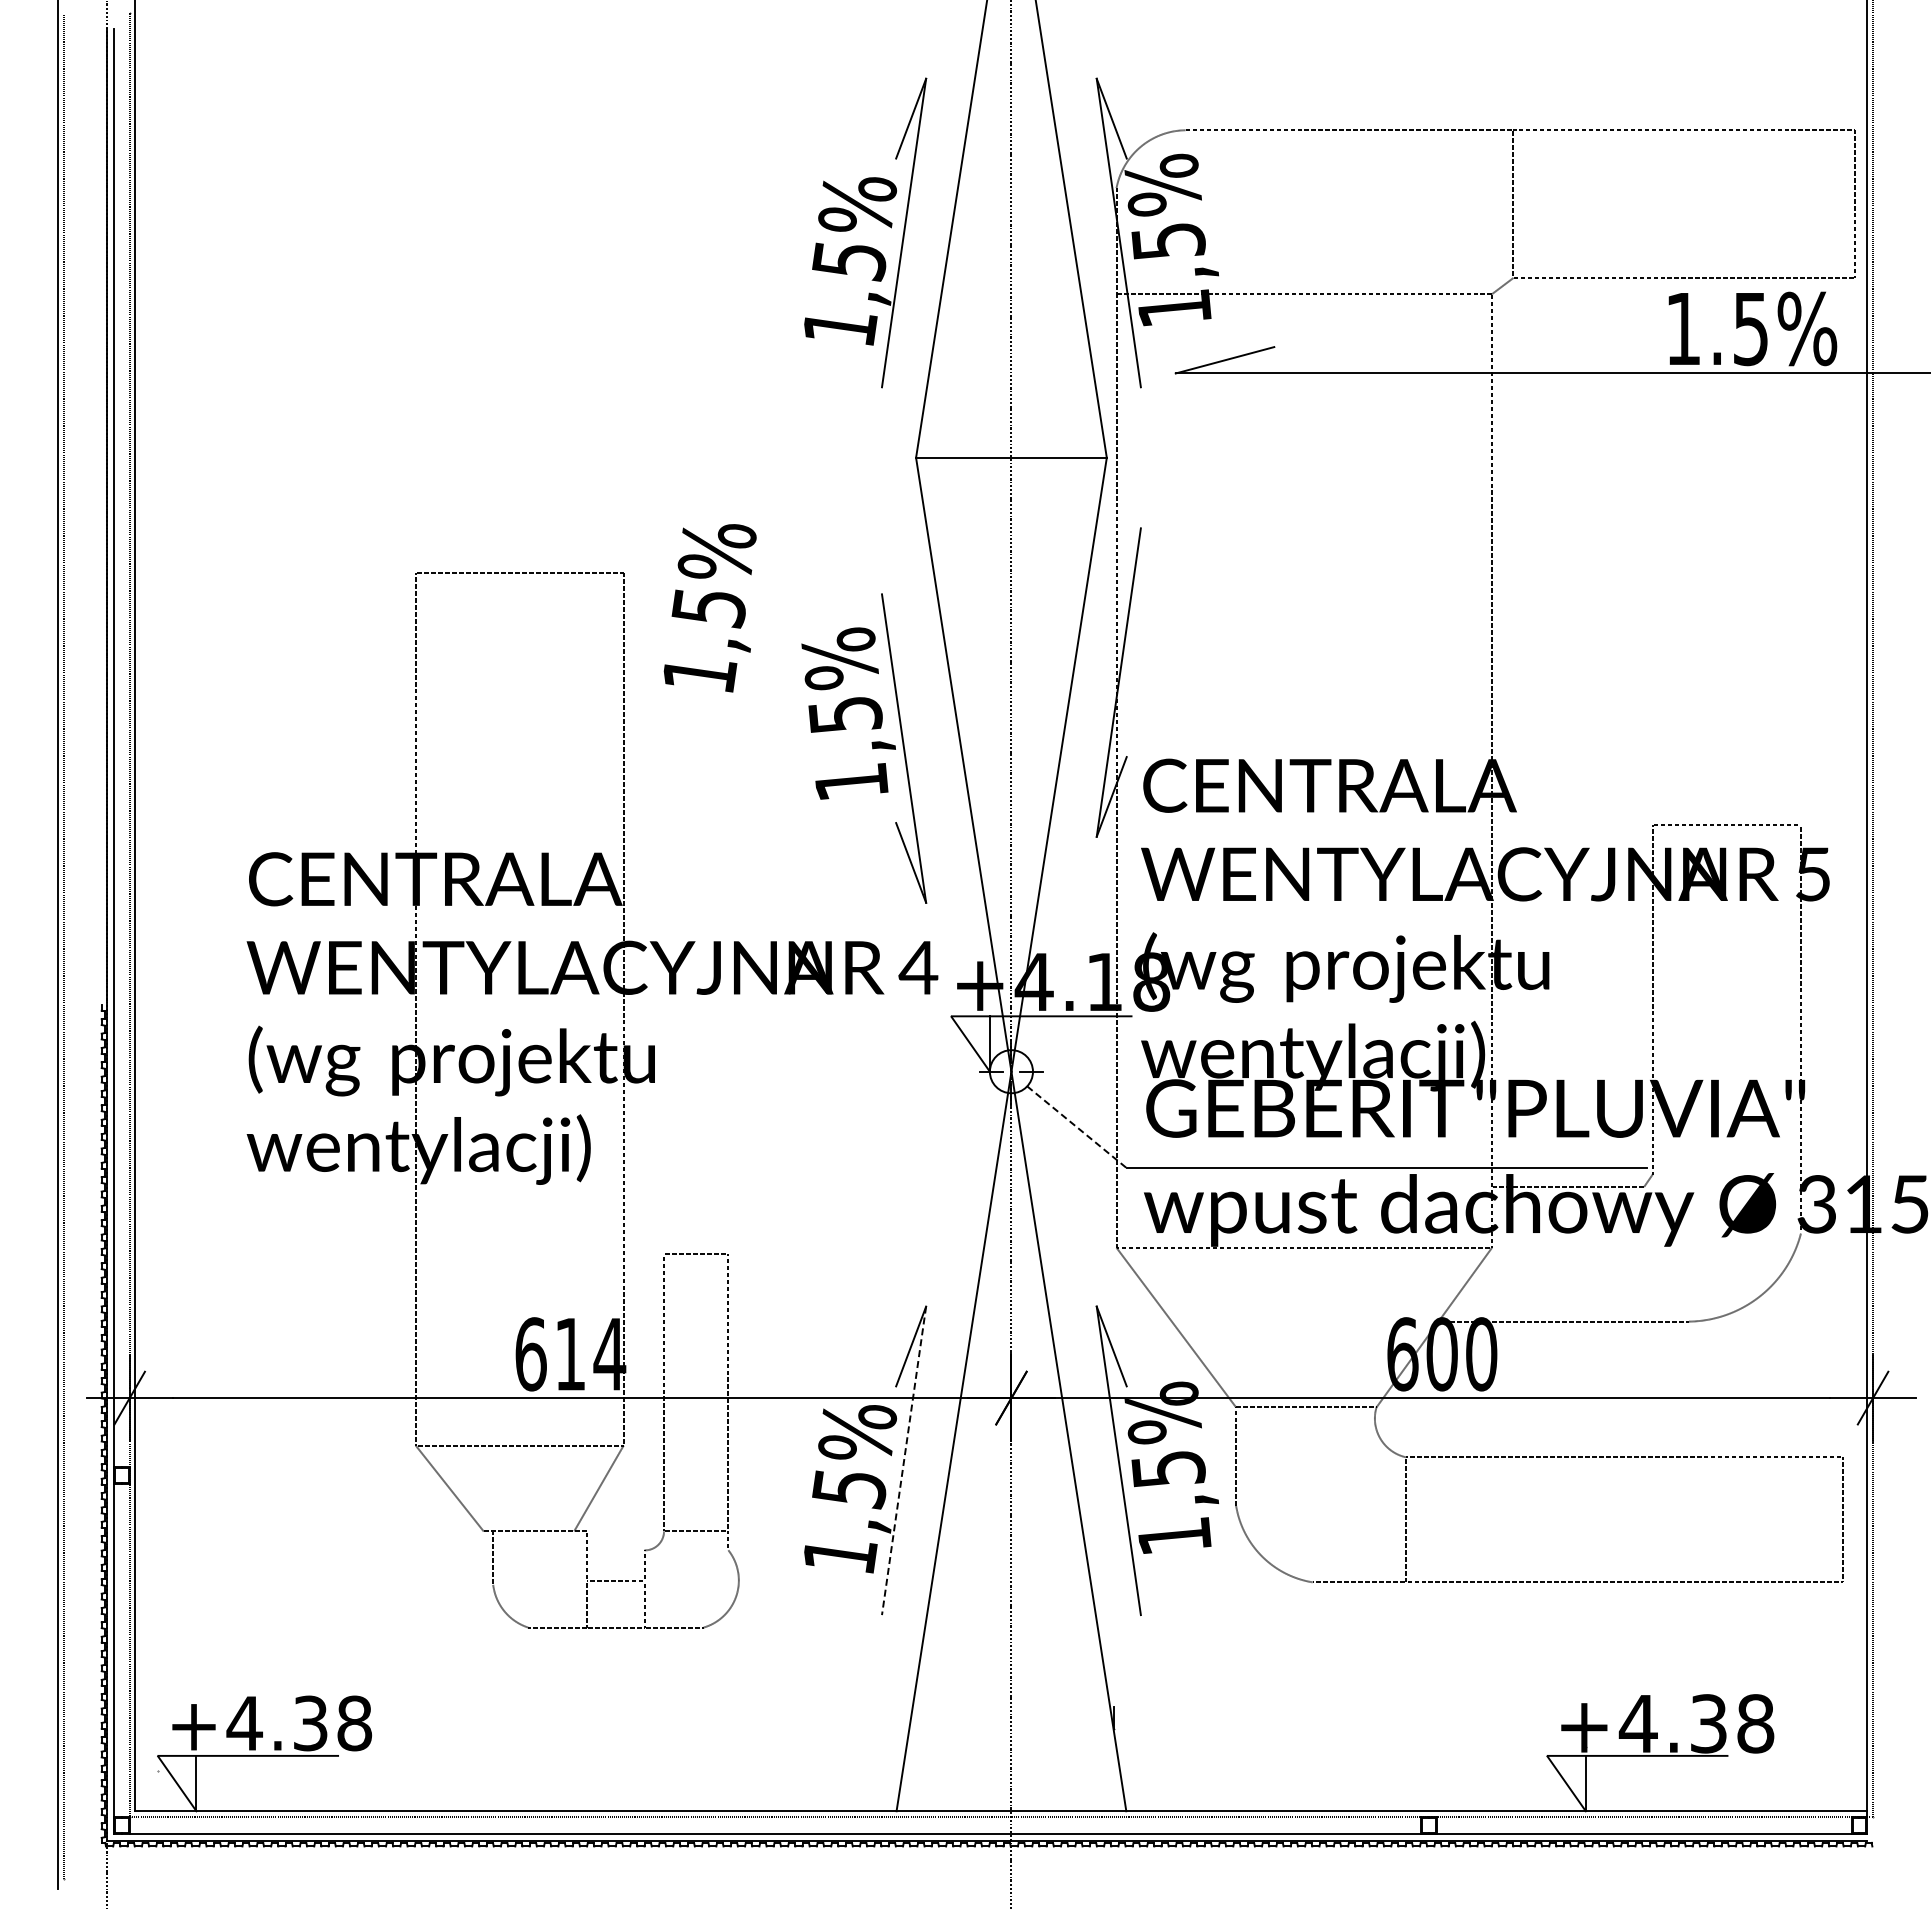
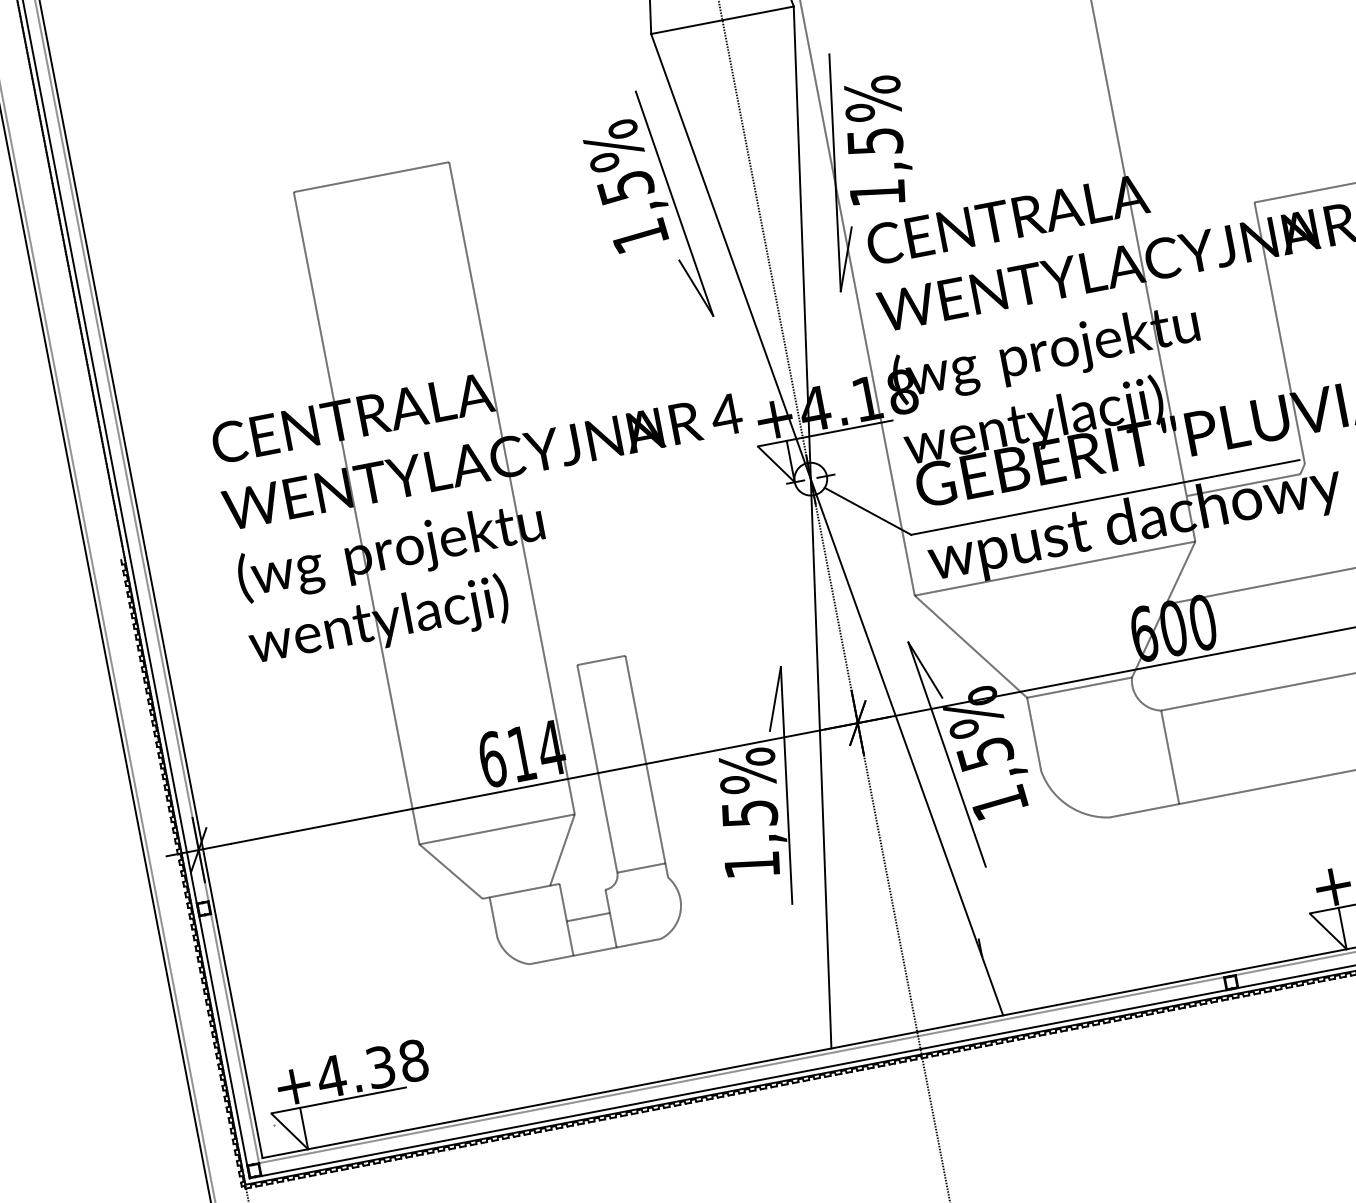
text: (709, 608) -> (875, 142), moved
part: (872, 748) -> (650, 208), moved
line: (1077, 1127) -> (868, 511), dashed -> solid
line: (904, 1460) -> (786, 785), dashed -> solid

